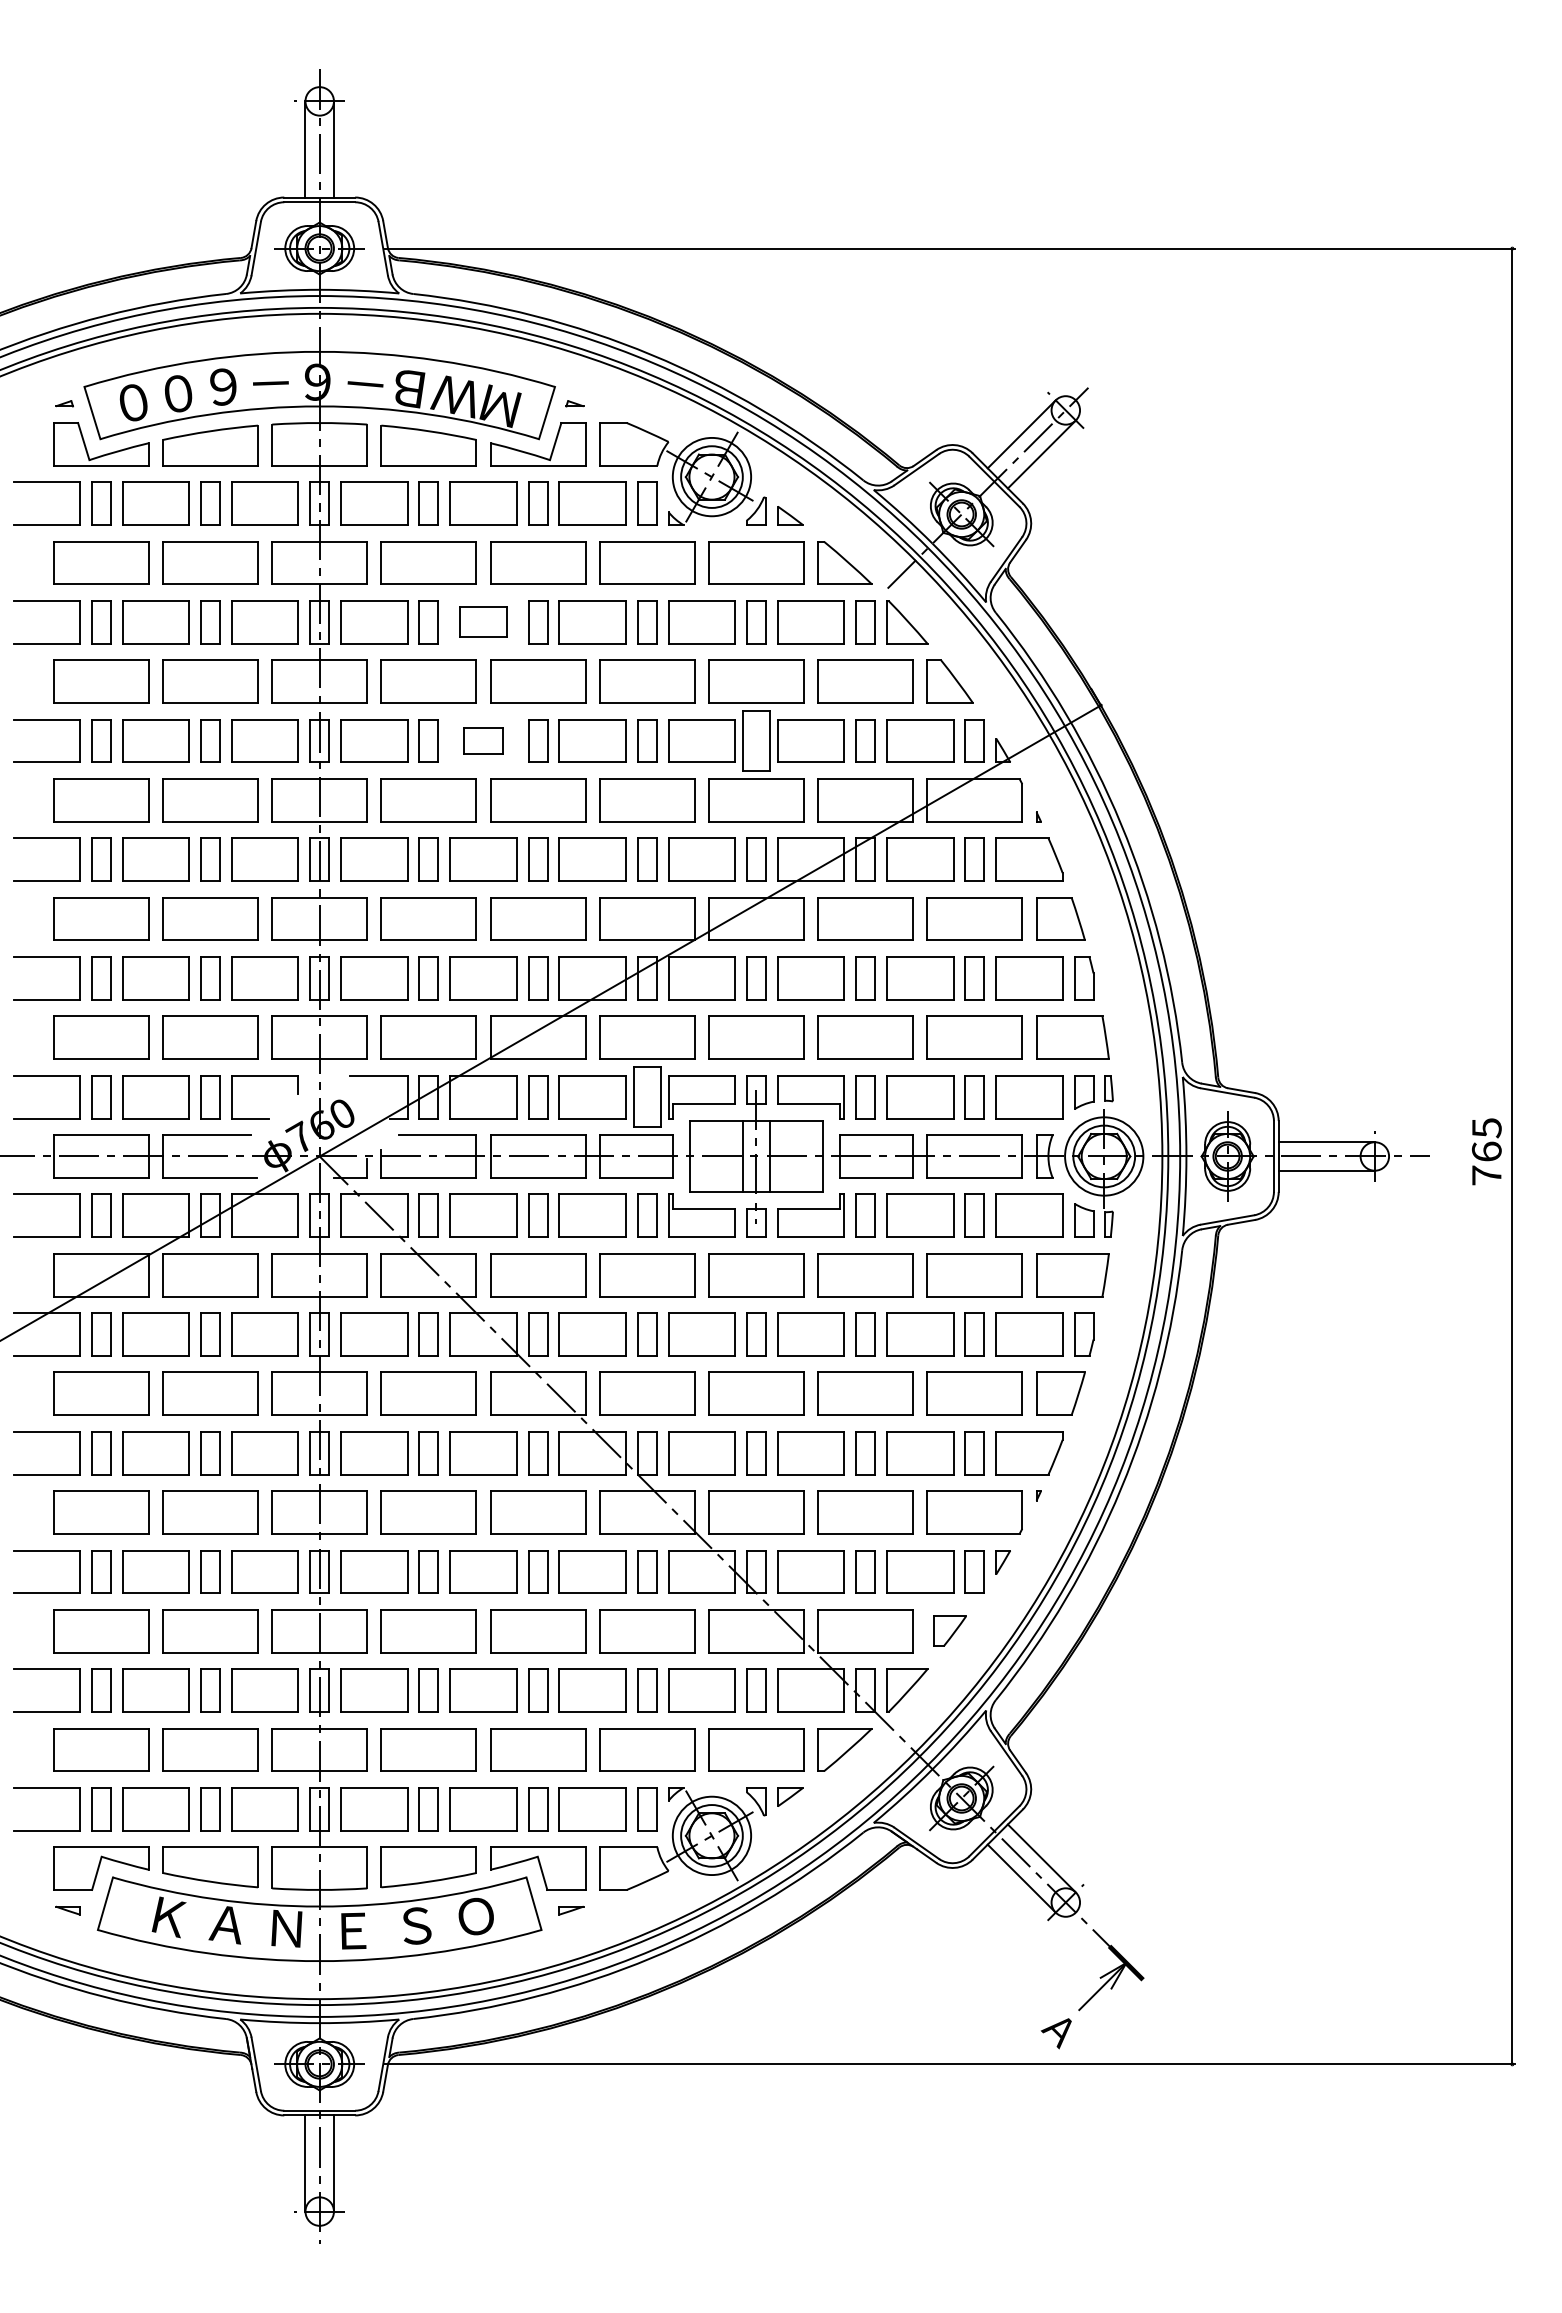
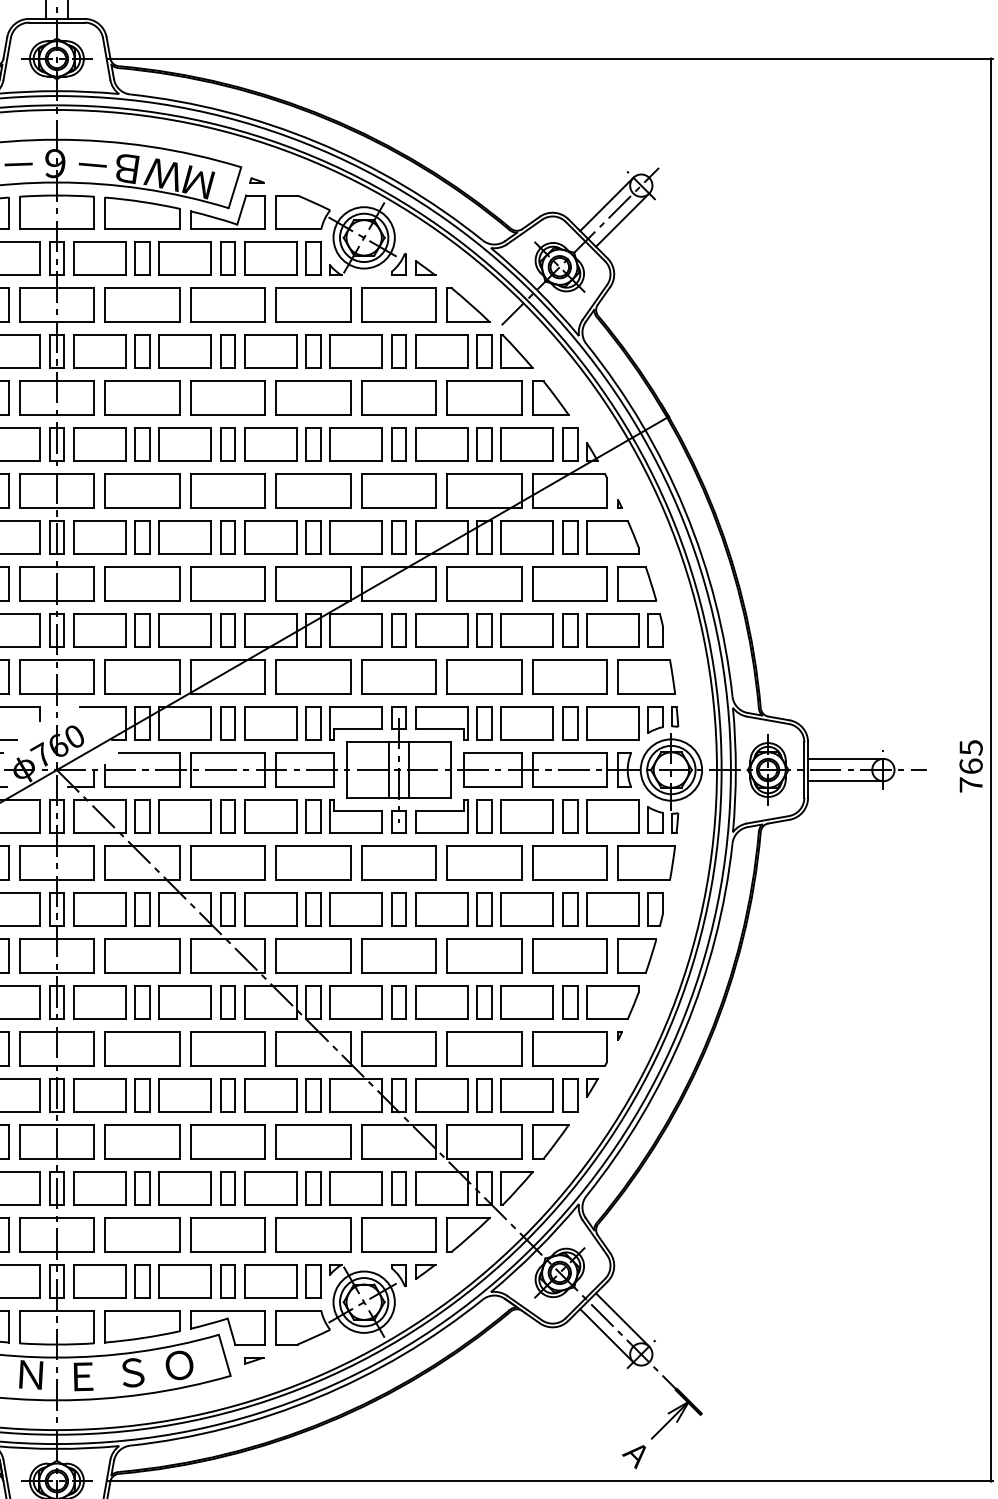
part: (483, 622) -> (185, 351), size x1.43
part: (483, 740) -> (185, 444), size x1.67
part: (756, 740) -> (399, 444), size x0.71
part: (647, 1097) -> (313, 723), size x0.71
part: (949, 1631) -> (550, 1142), size x1.43

